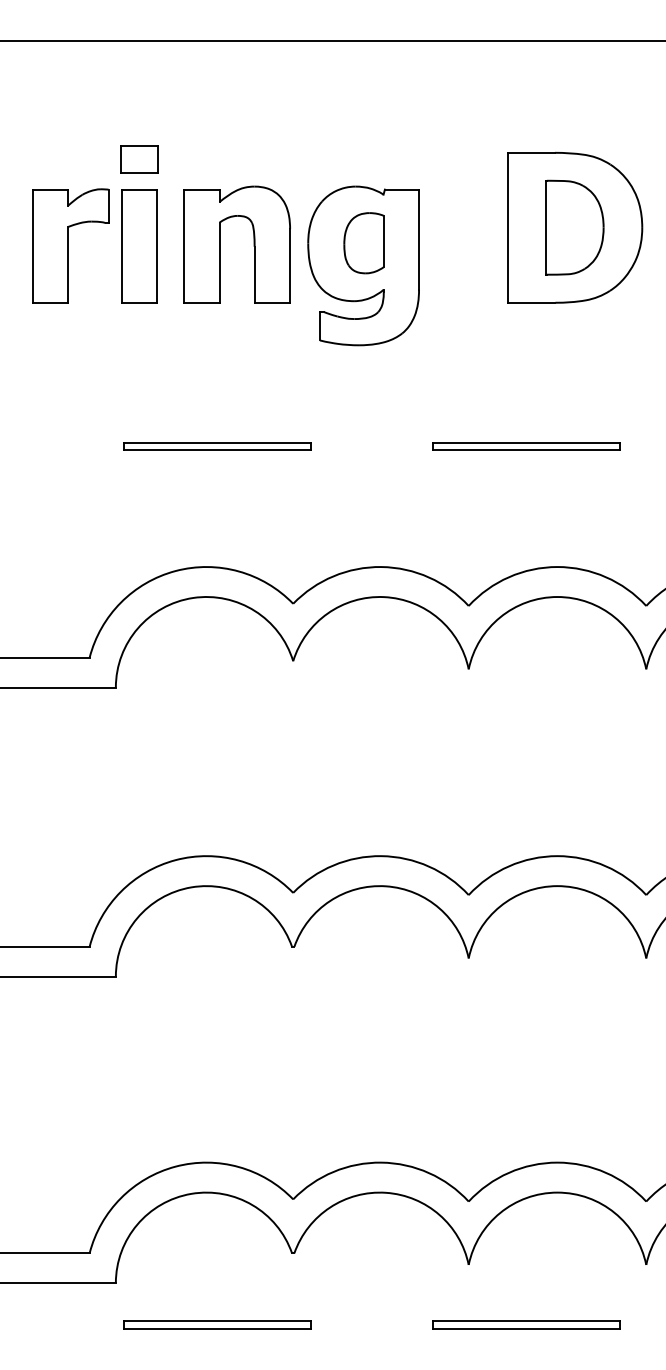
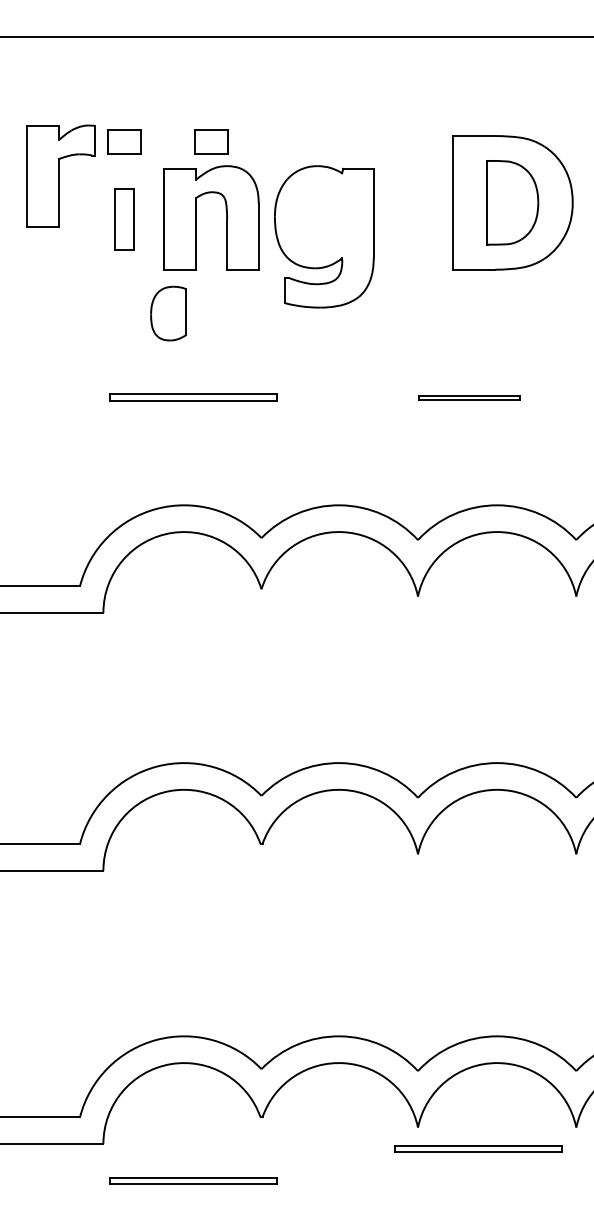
part: (237, 158) -> (211, 141), added
part: (363, 243) -> (168, 313), moved
part: (69, 245) -> (60, 175), moved
part: (139, 246) -> (124, 219), size x0.6
part: (526, 446) -> (469, 397), size x0.6
part: (526, 1324) -> (478, 1148), moved

